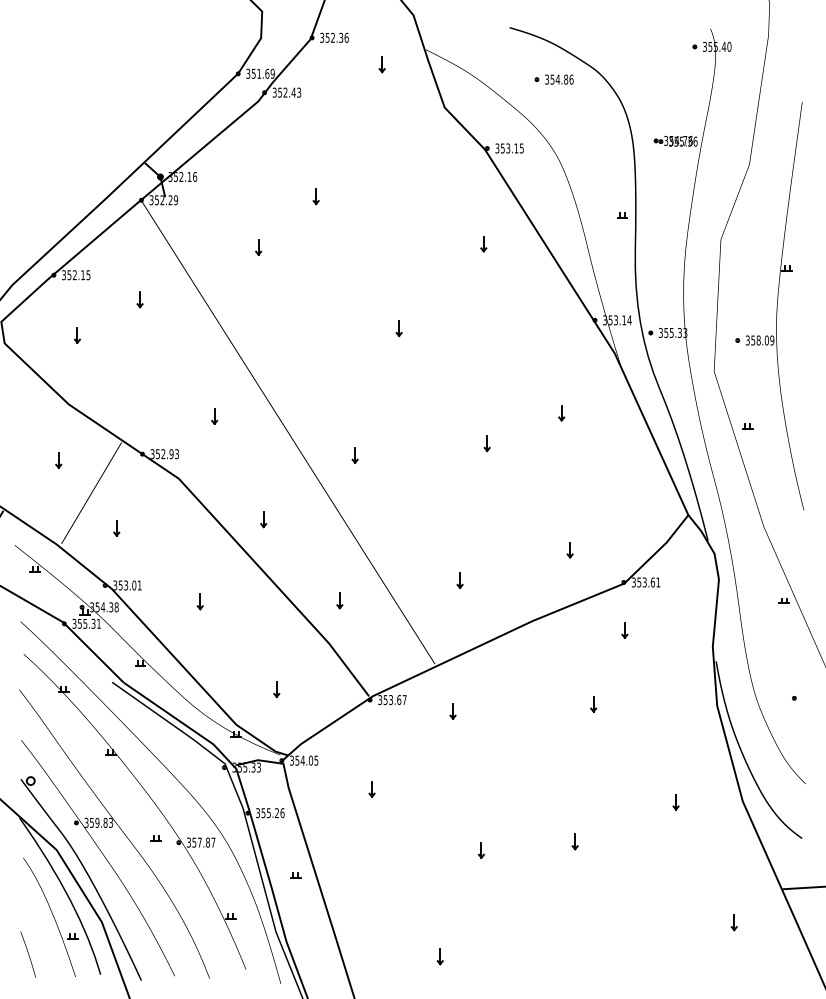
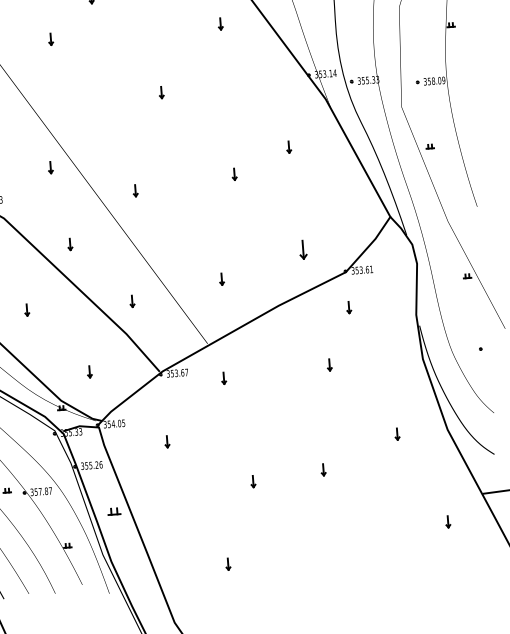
part: (214, 416) -> (50, 167), moved
part: (569, 550) -> (302, 250), size x1.6
part: (295, 875) -> (114, 511), size x1.6

